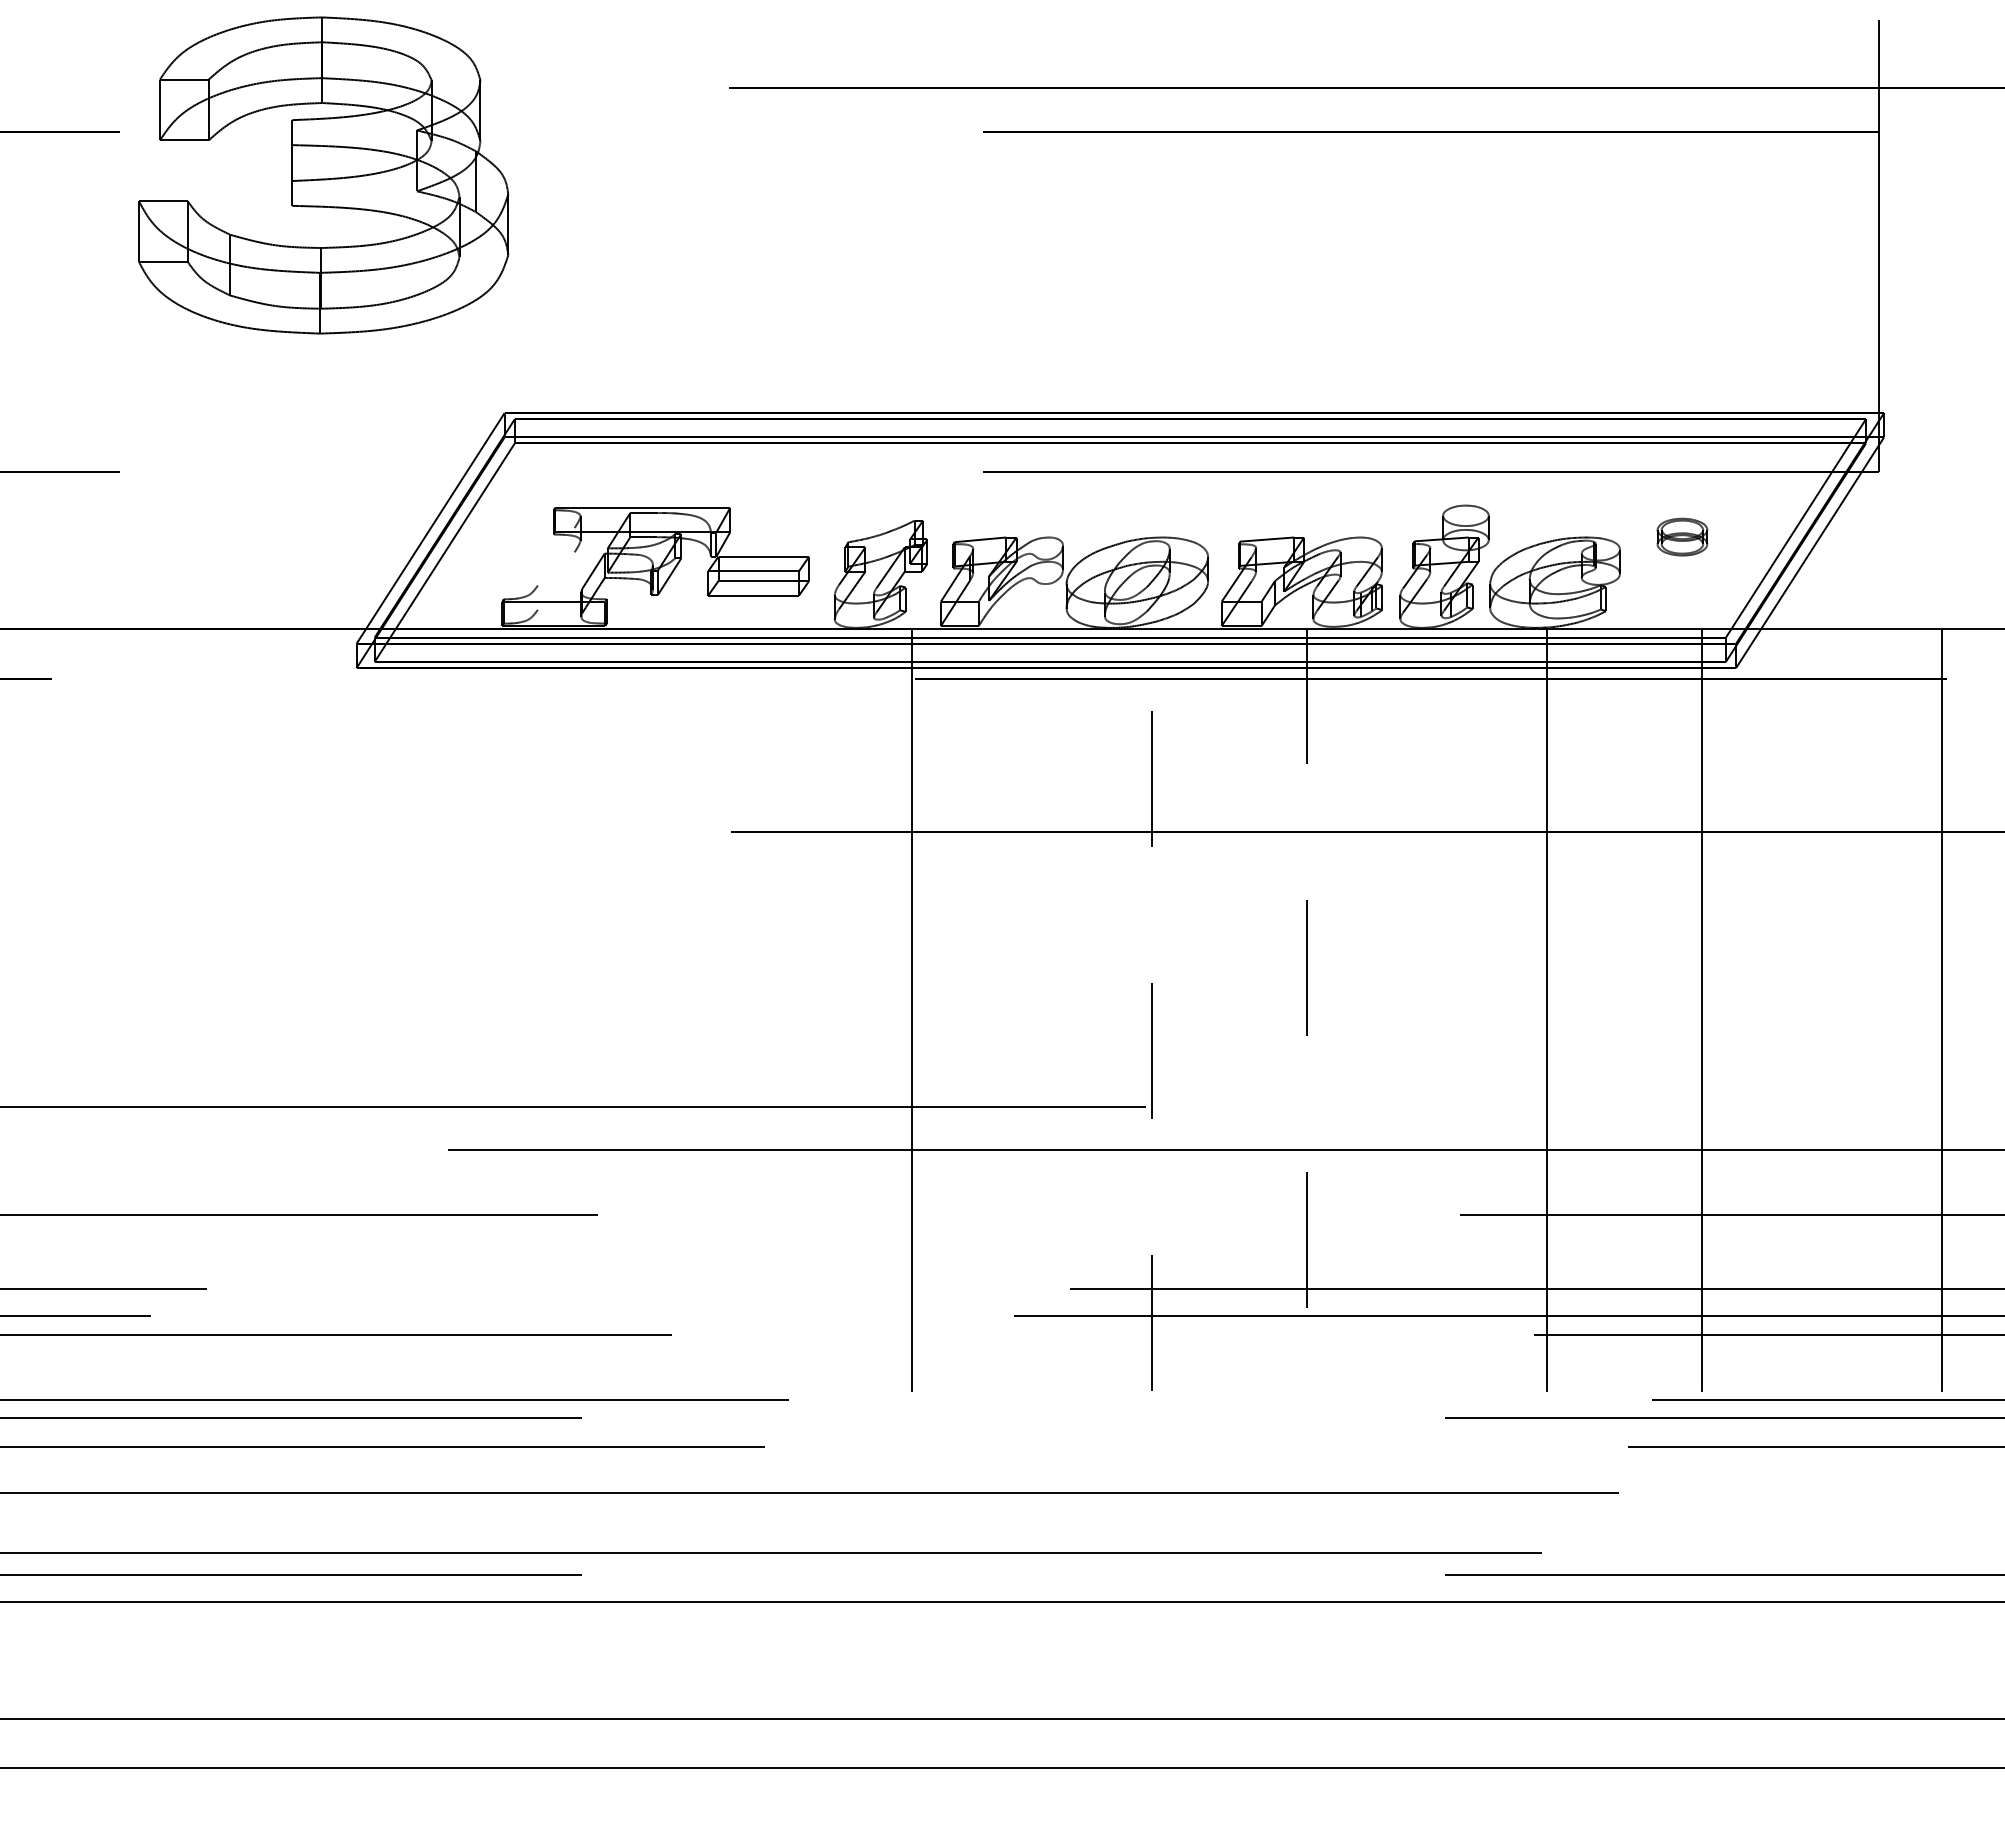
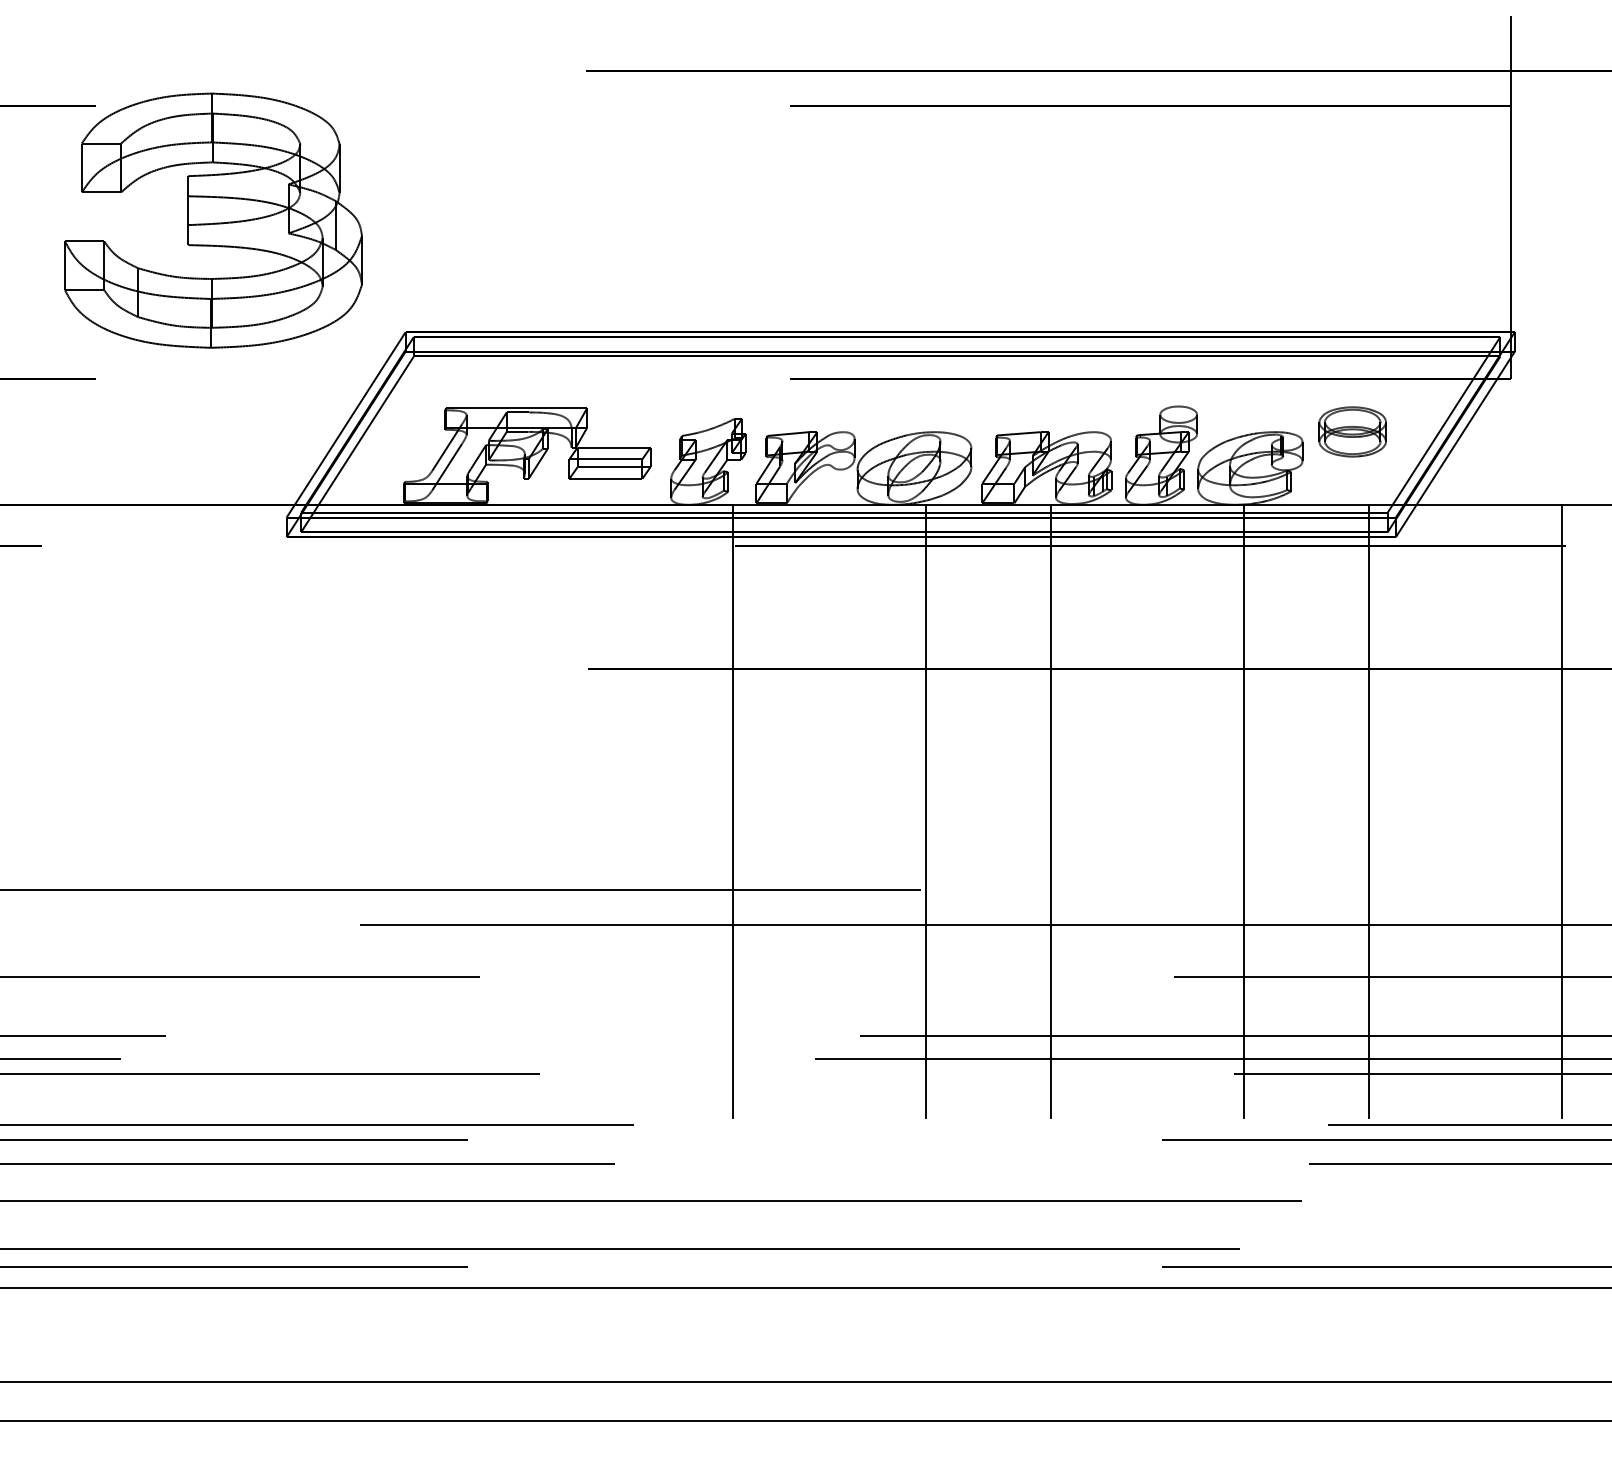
part: (323, 175) -> (213, 220), moved
part: (1682, 536) -> (1352, 431), size x1.67
line: (555, 556) -> (446, 447), added
line: (555, 580) -> (446, 466), added
line: (1151, 1009) -> (925, 811), dashed -> solid
line: (1306, 1010) -> (1050, 812), dashed -> solid

